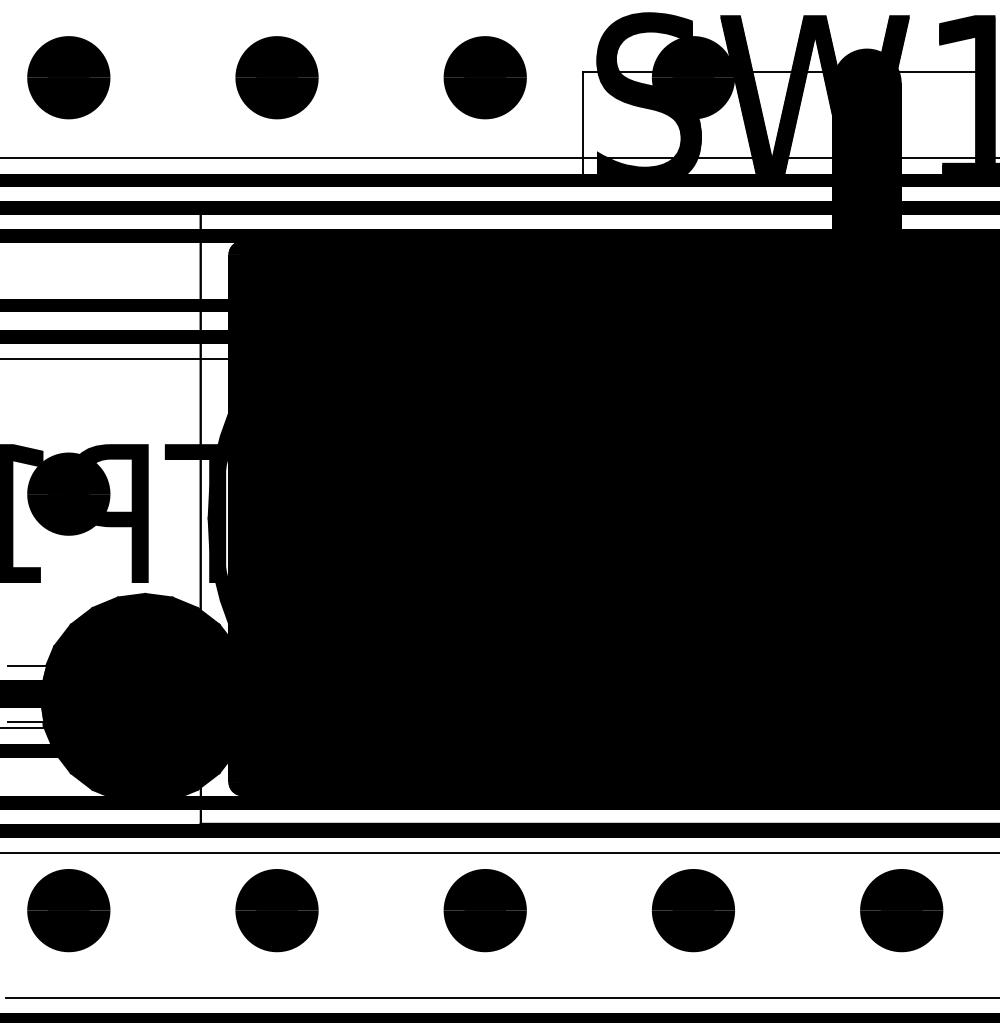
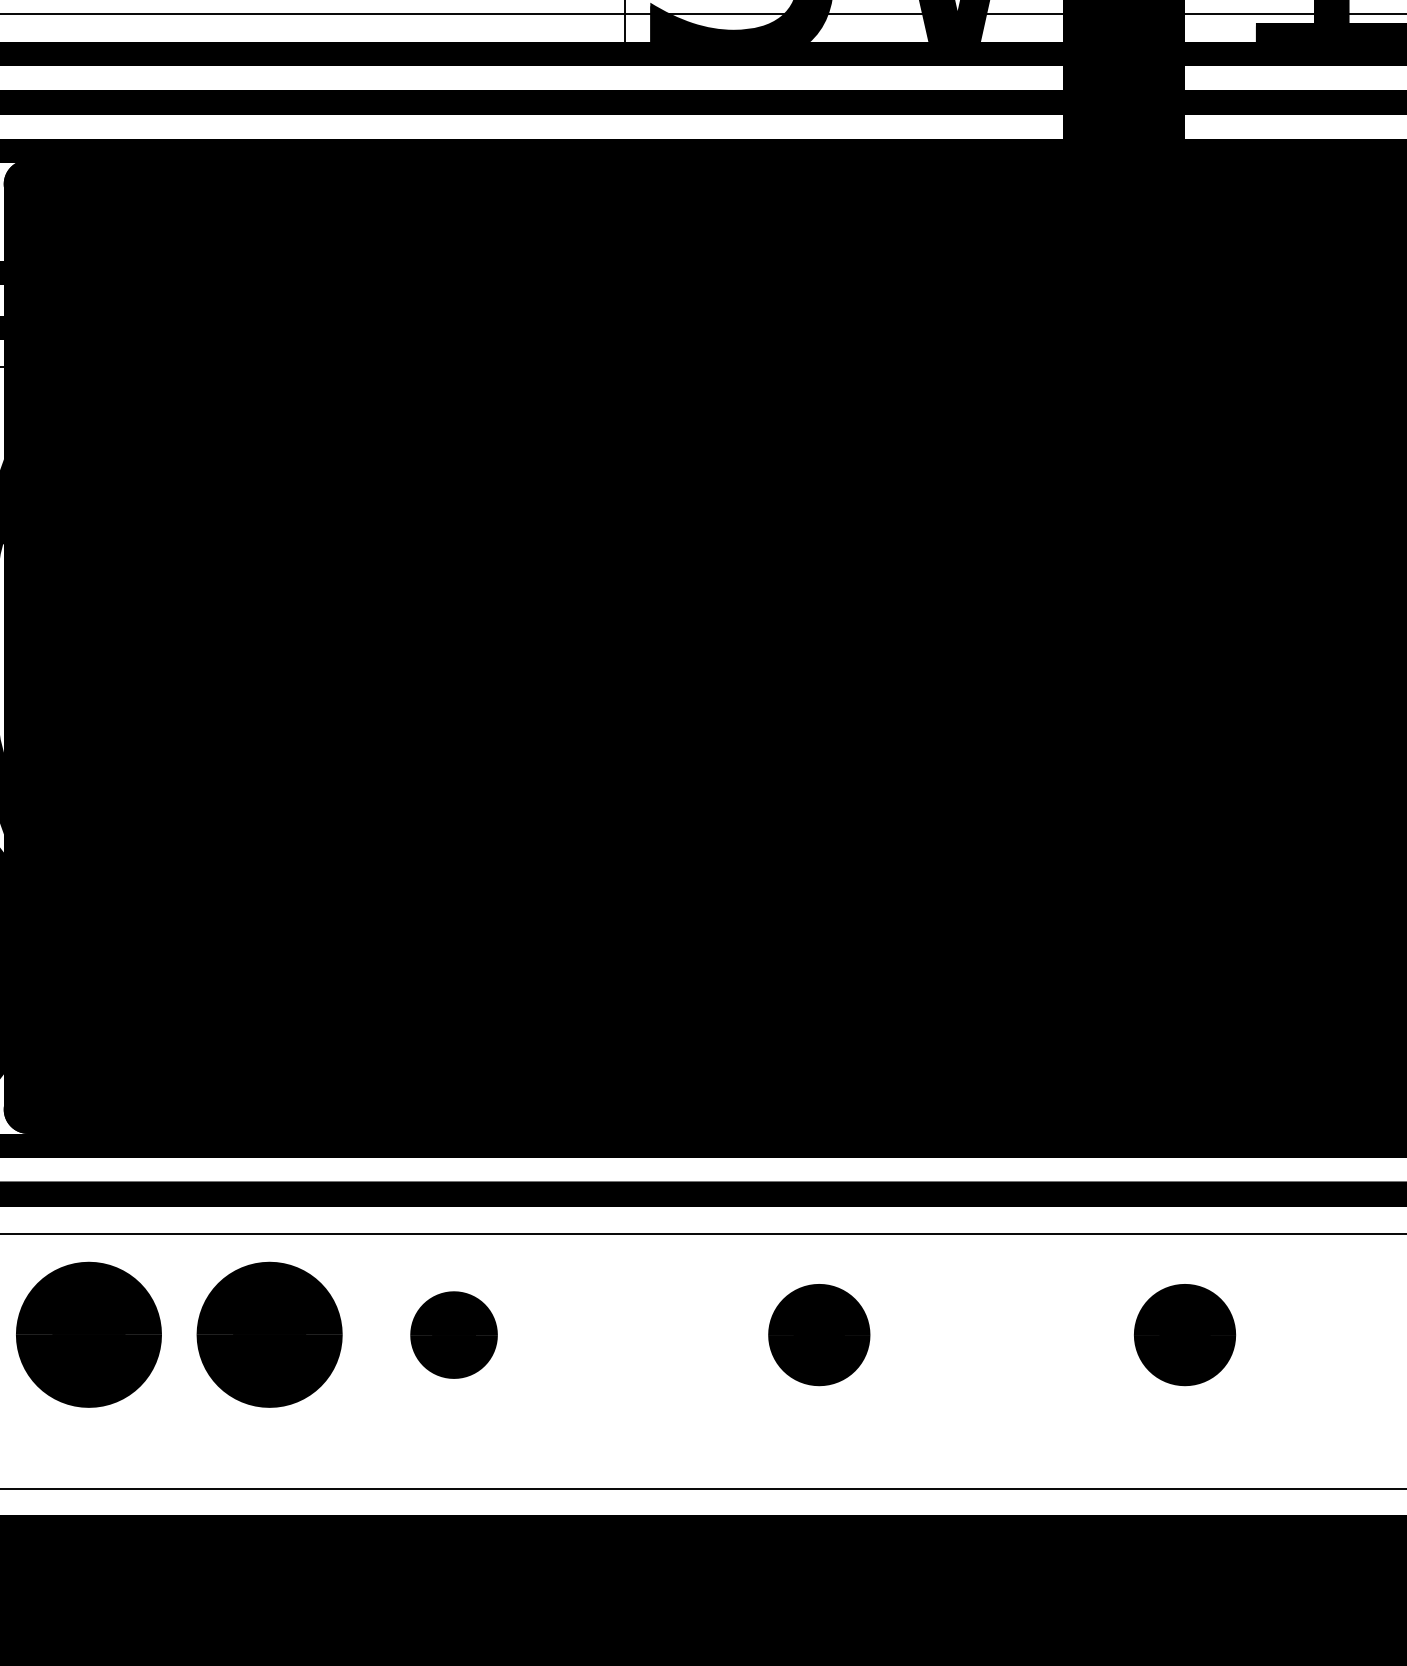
part: (379, 910) -> (268, 1334), added
part: (484, 910) -> (452, 1334), size x0.6
part: (692, 910) -> (817, 1334), size x0.7
part: (901, 910) -> (1184, 1334), size x0.7

